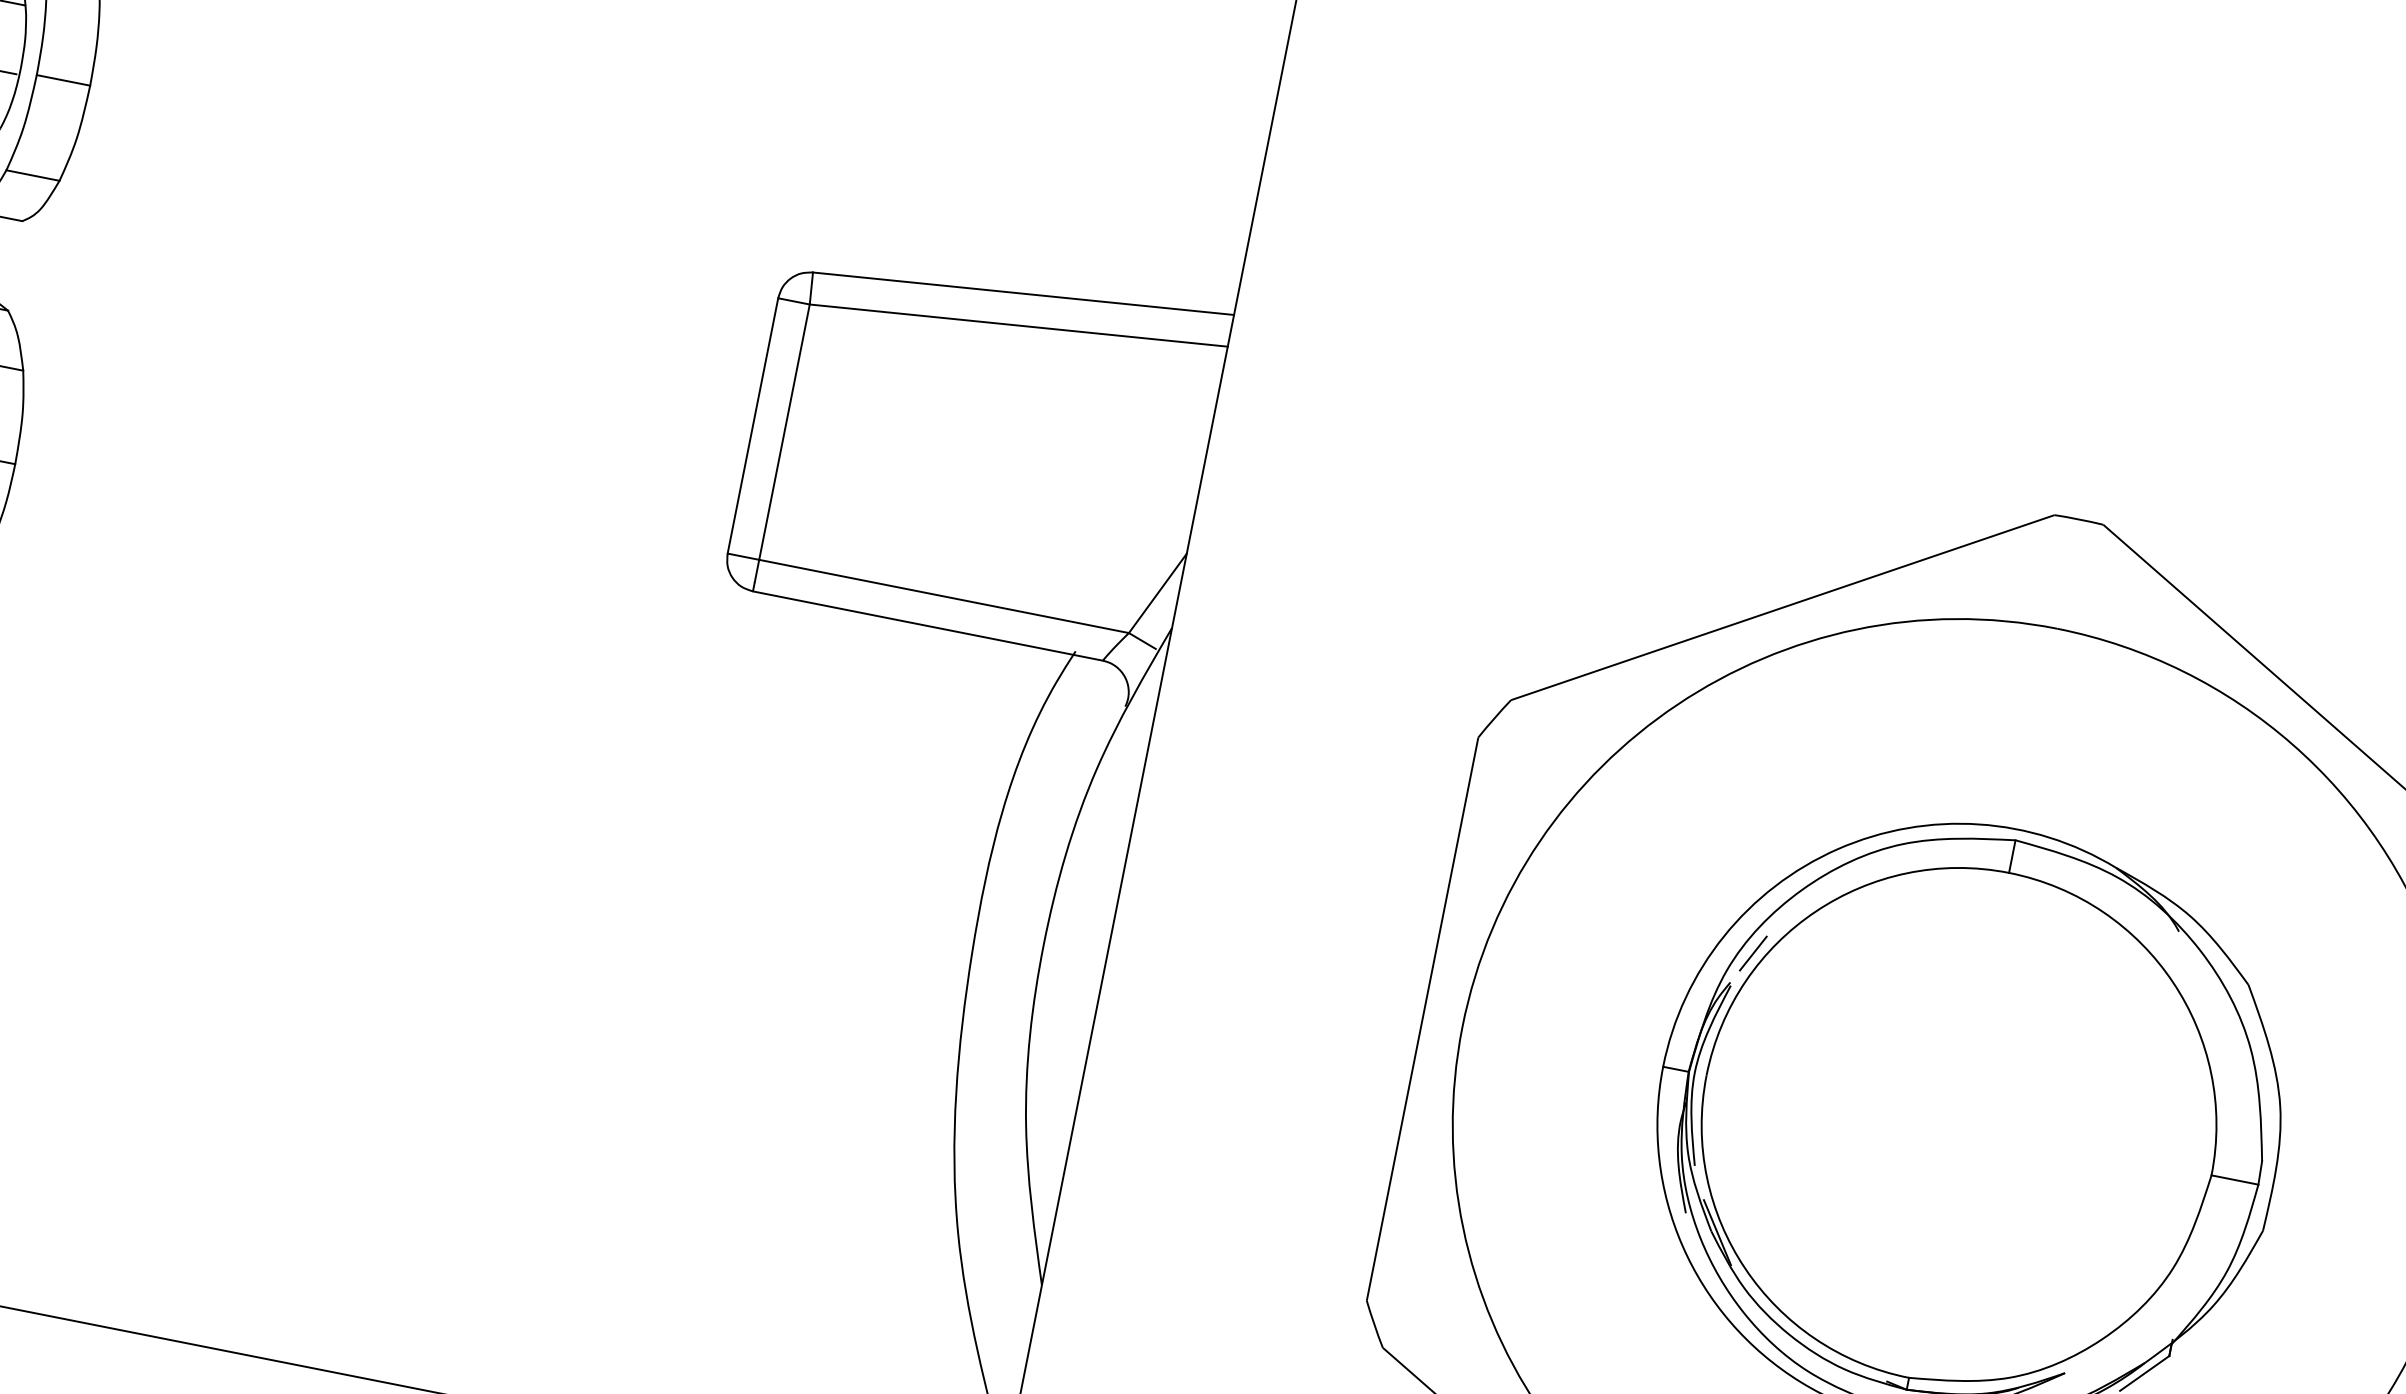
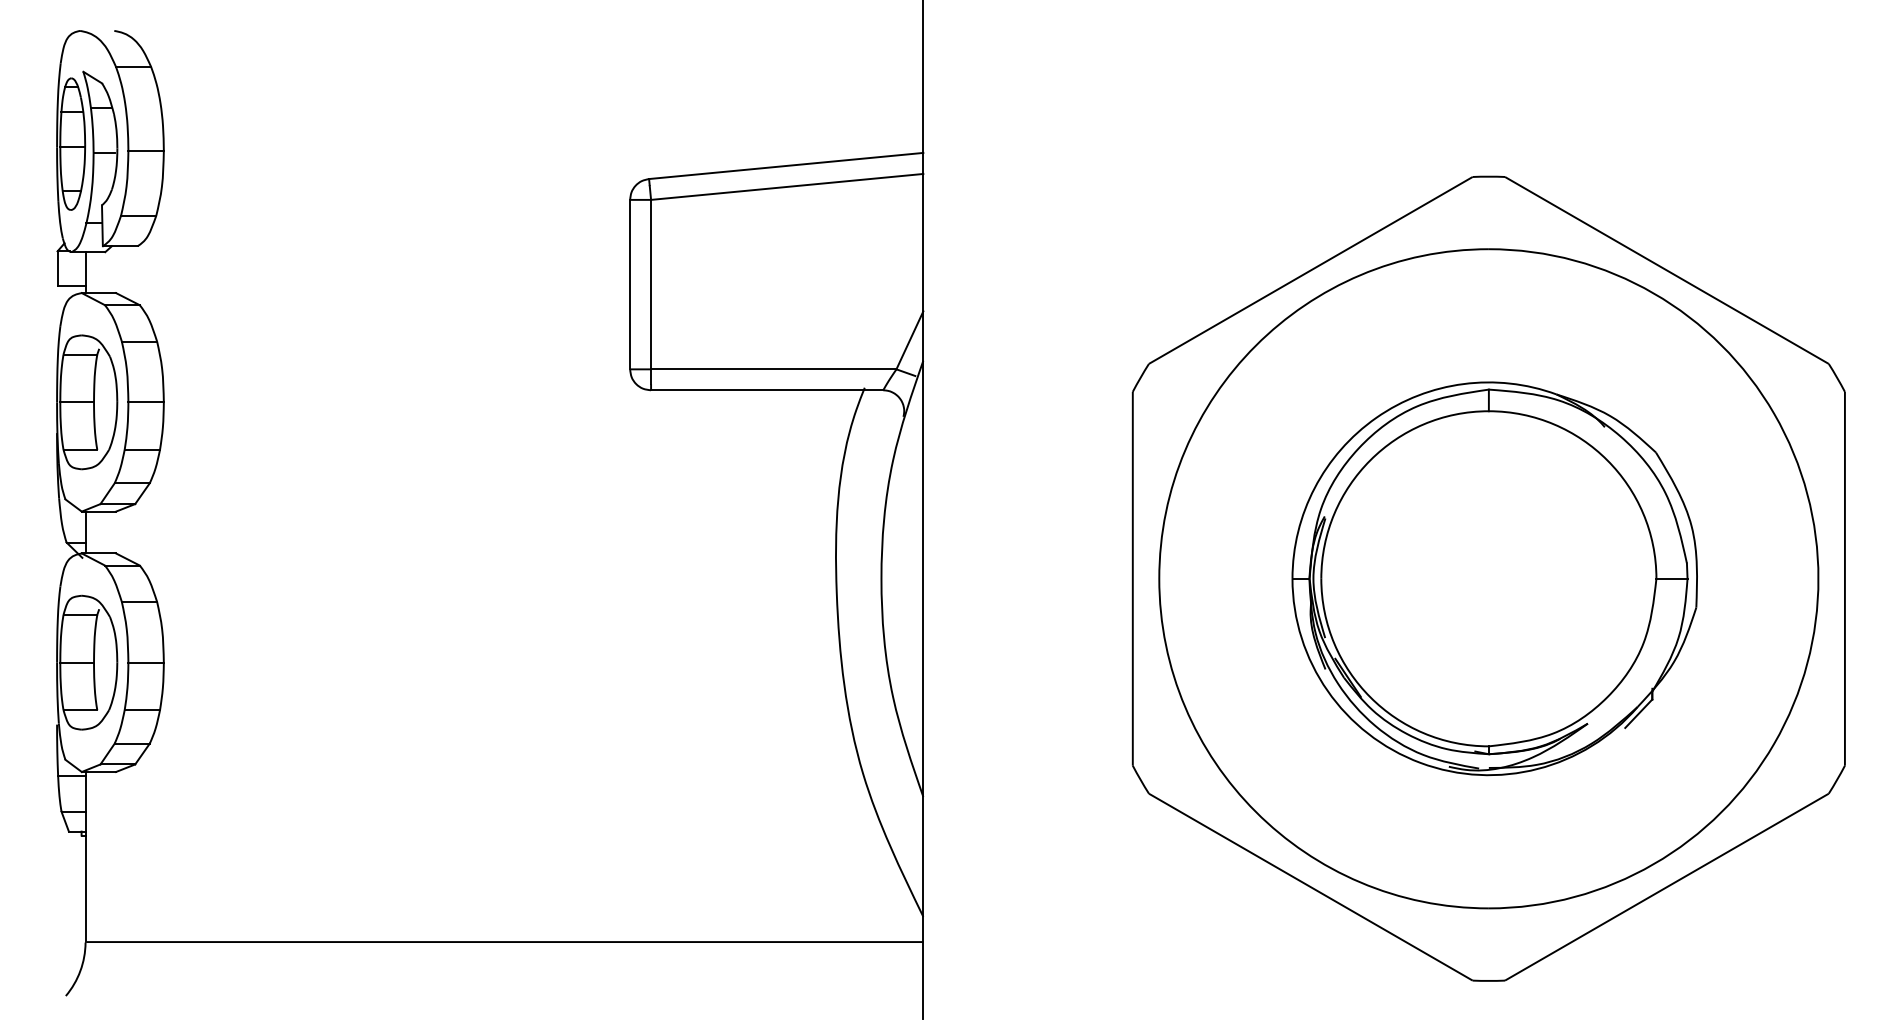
line: (1753, 952) -> (1335, 494), removed

